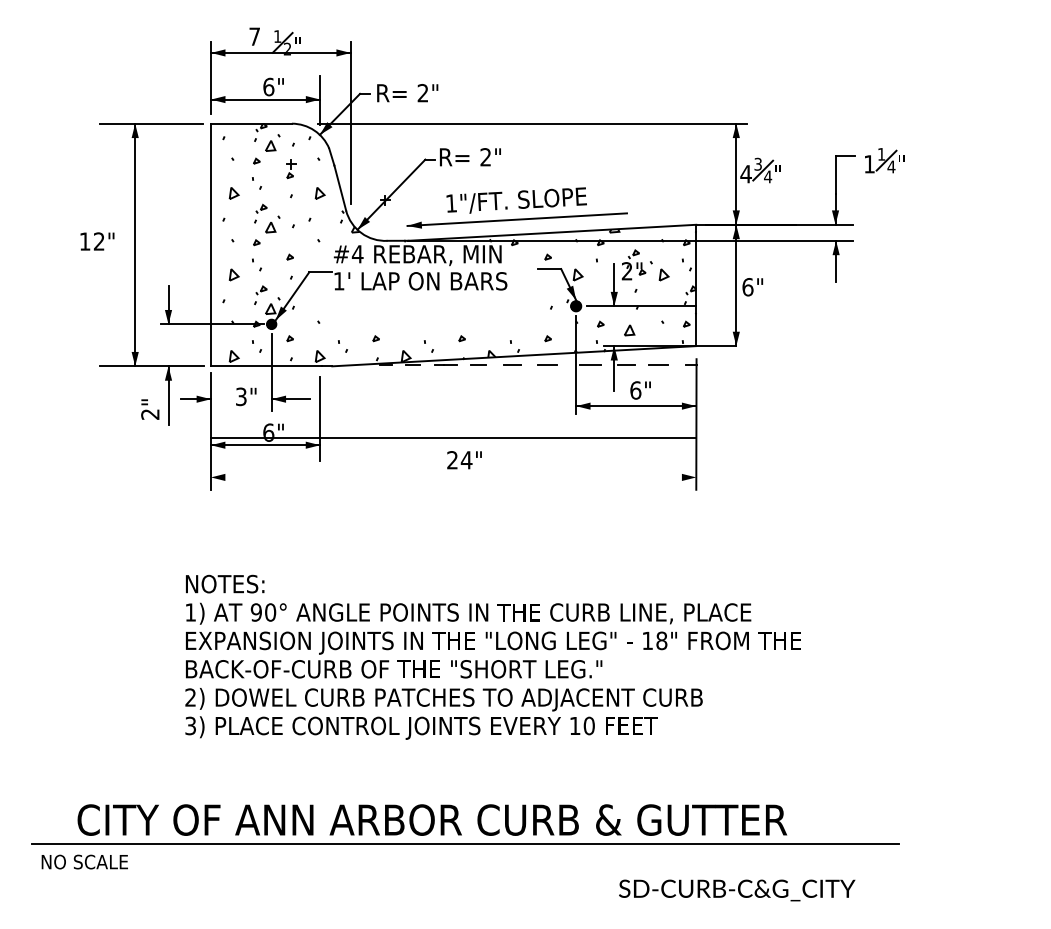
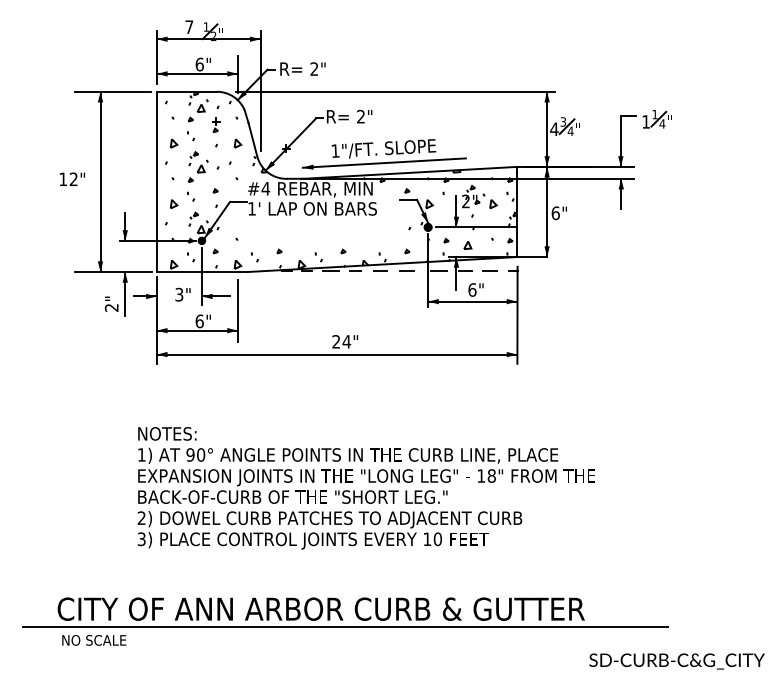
line: (453, 438) -> (337, 354), moved
text: (84, 861) -> (94, 639), moved
text: (737, 890) -> (677, 661), moved

